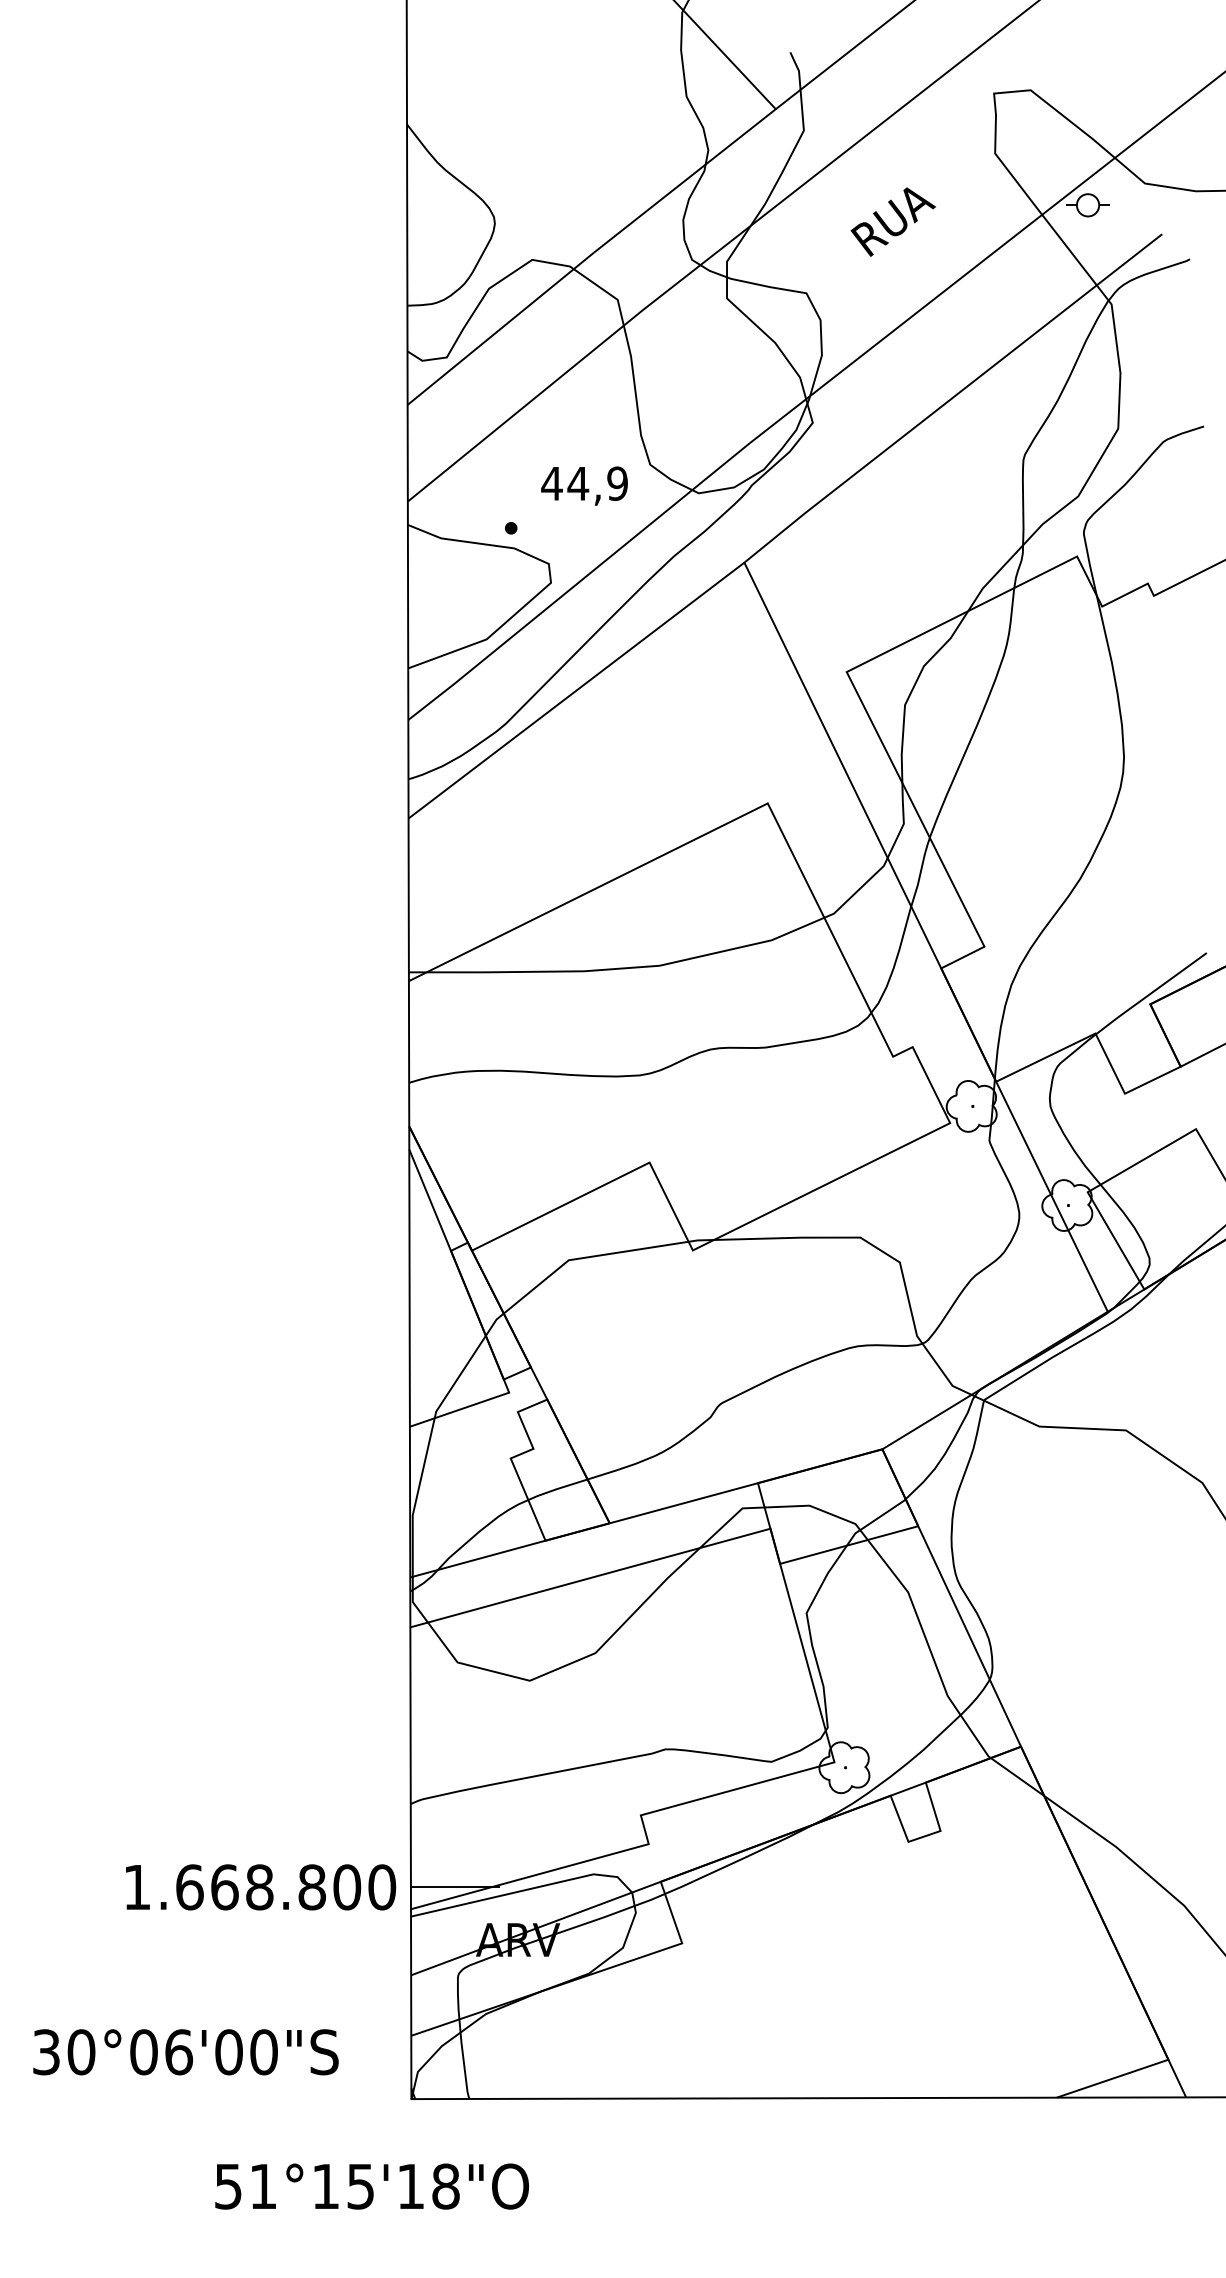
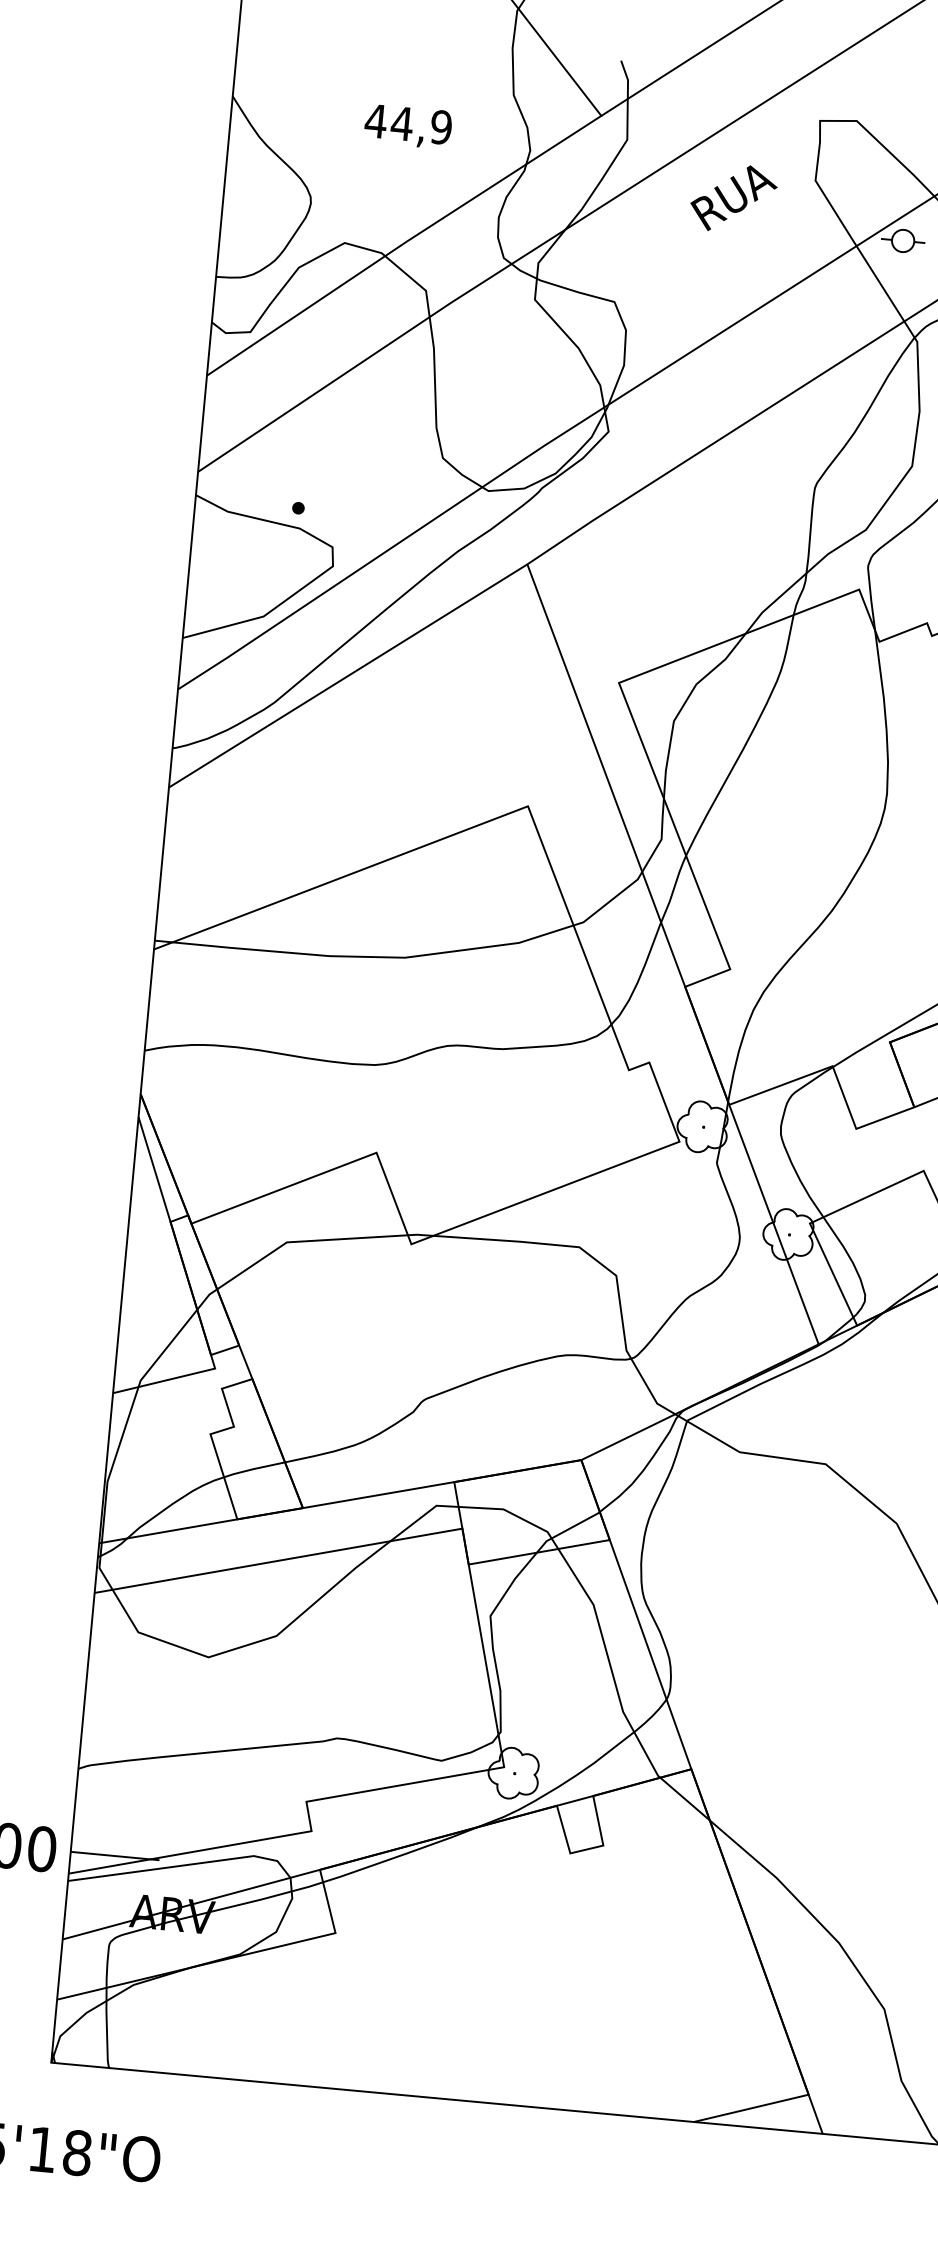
text: (892, 221) -> (732, 197), moved
text: (584, 485) -> (408, 126), moved

